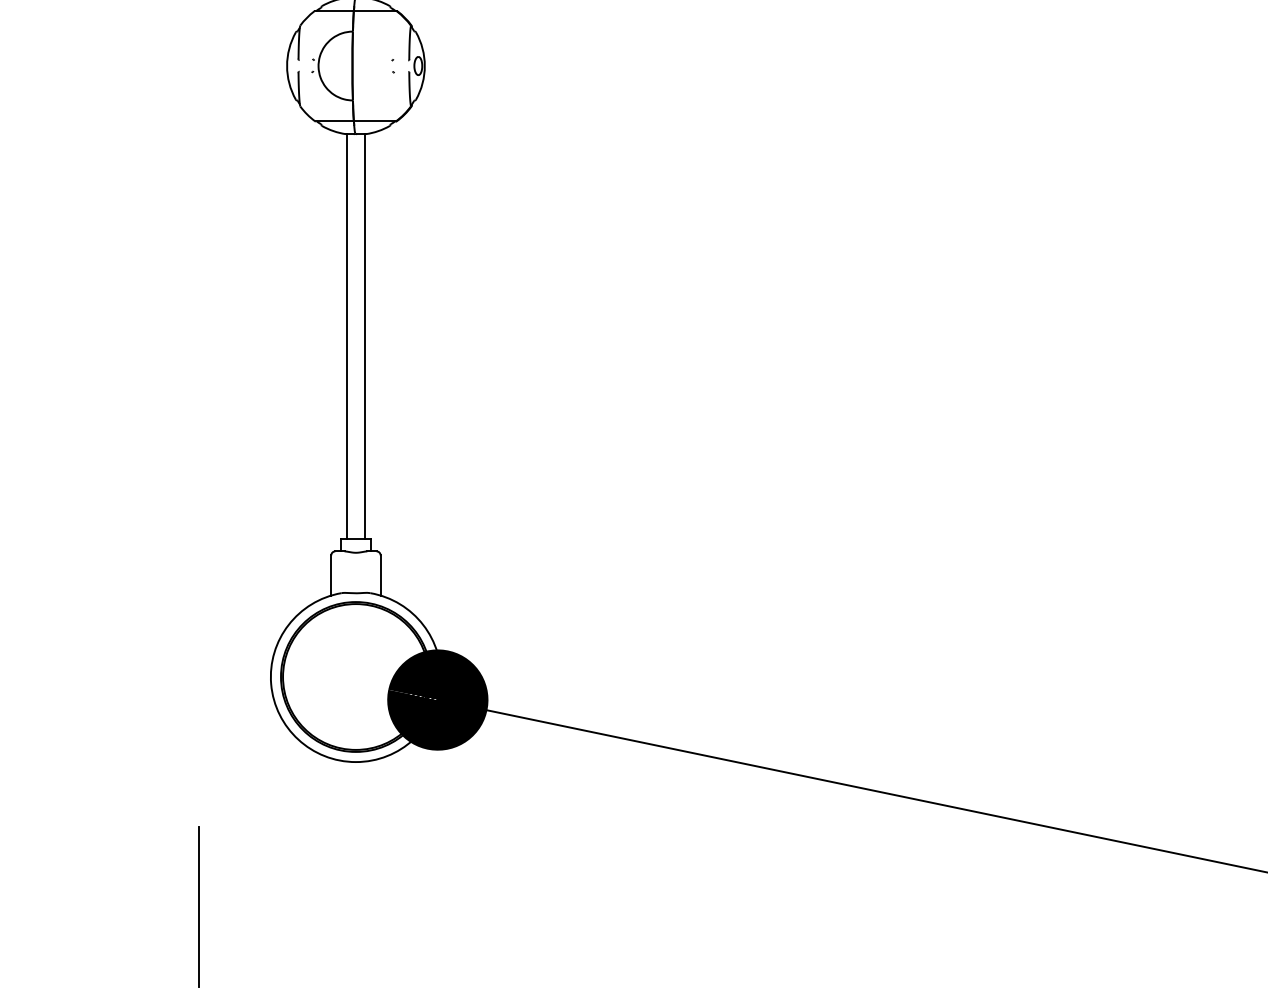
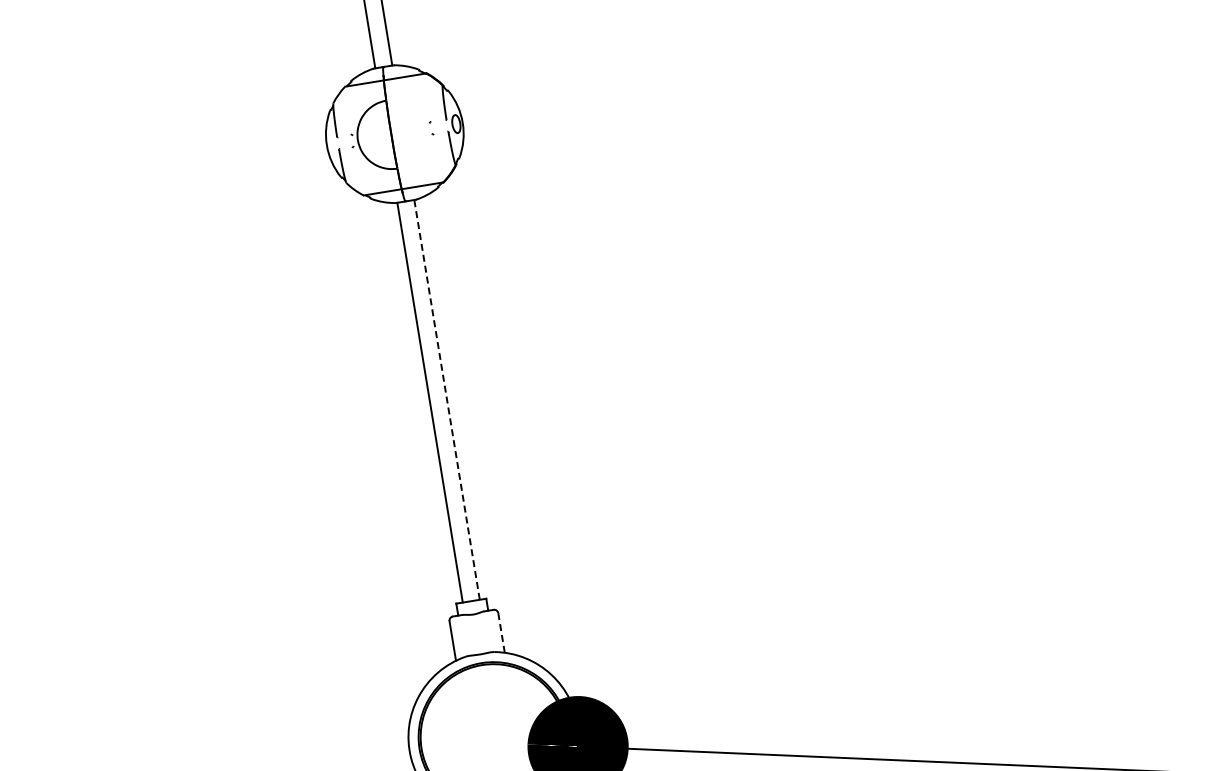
line: (364, 336) -> (446, 399), solid -> dashed
line: (380, 575) -> (501, 632), solid -> dashed

